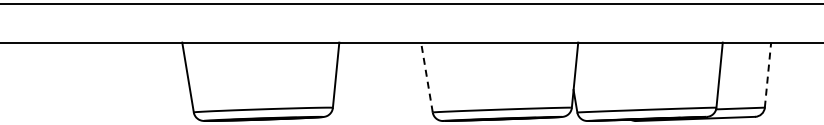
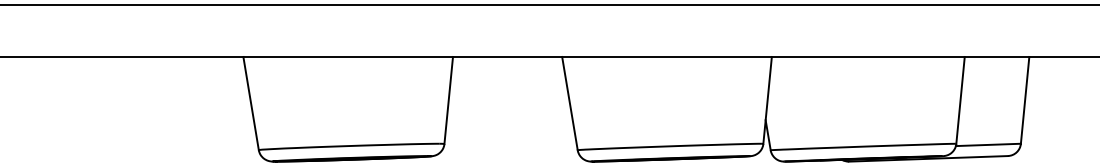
line: (767, 75) -> (1024, 100), dashed -> solid
line: (426, 77) -> (569, 103), dashed -> solid

